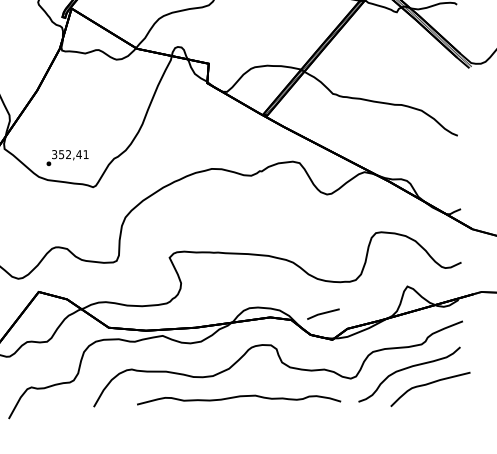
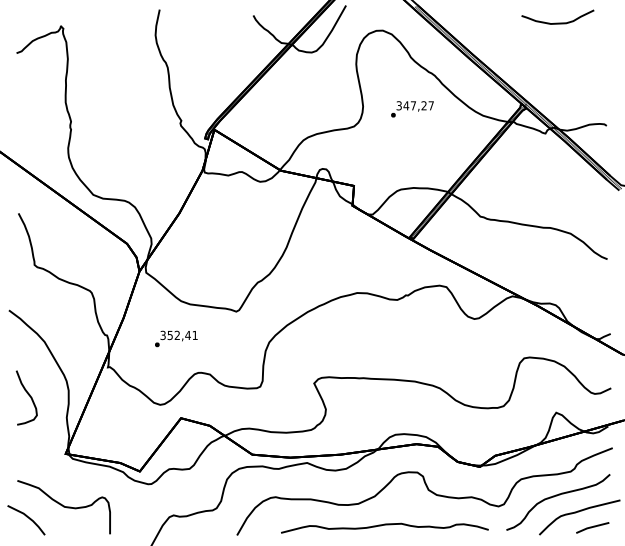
text: (67, 157) -> (176, 338), moved
part: (323, 313) -> (592, 527), moved

